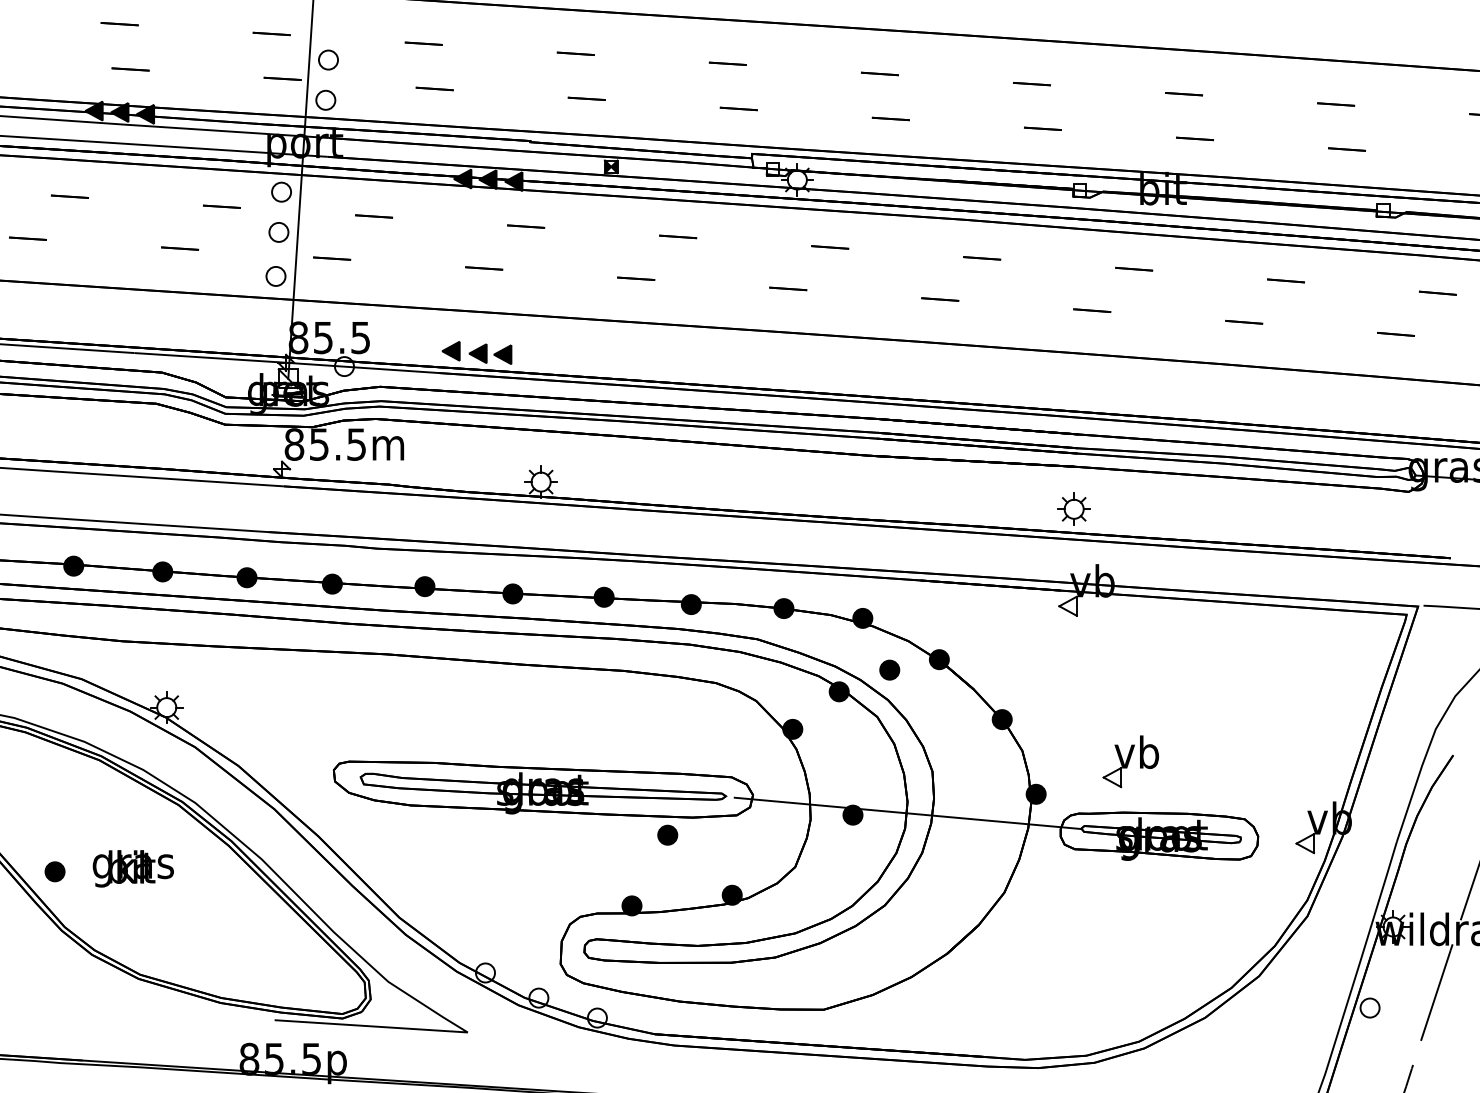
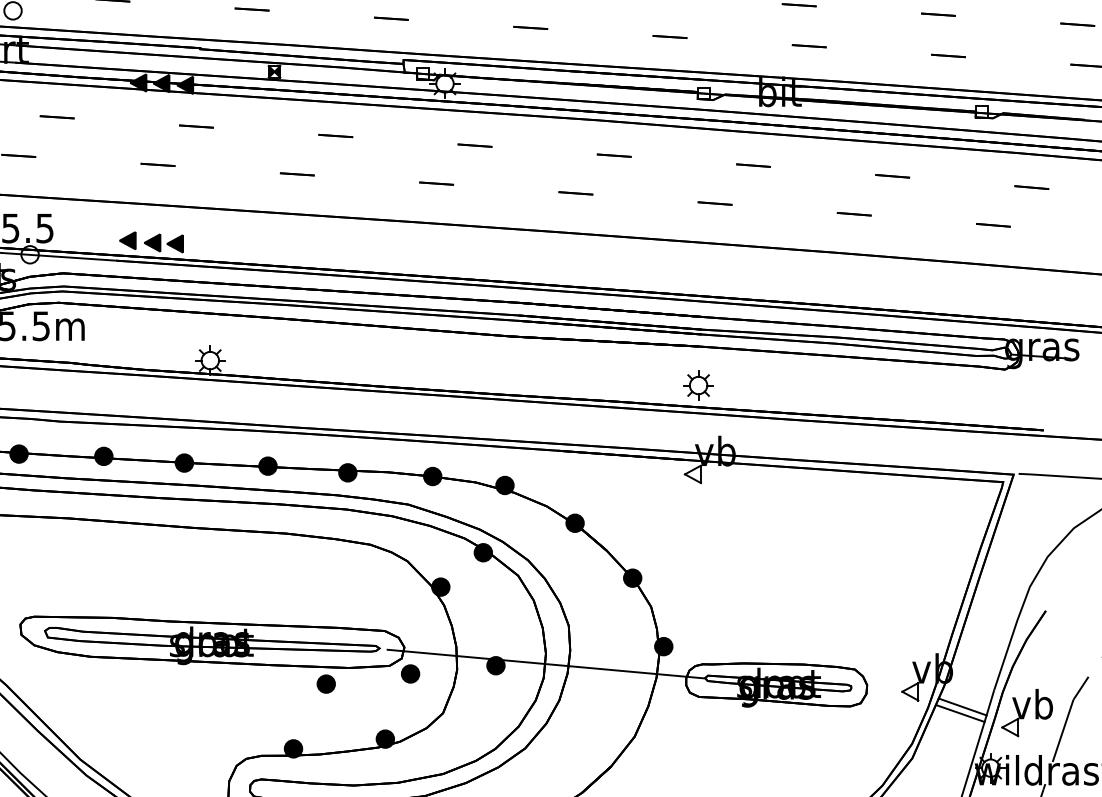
part: (889, 669) -> (410, 673), moved
part: (1130, 761) -> (1026, 712), moved
line: (1362, 859) -> (962, 706), added
line: (1359, 867) -> (959, 713), added

